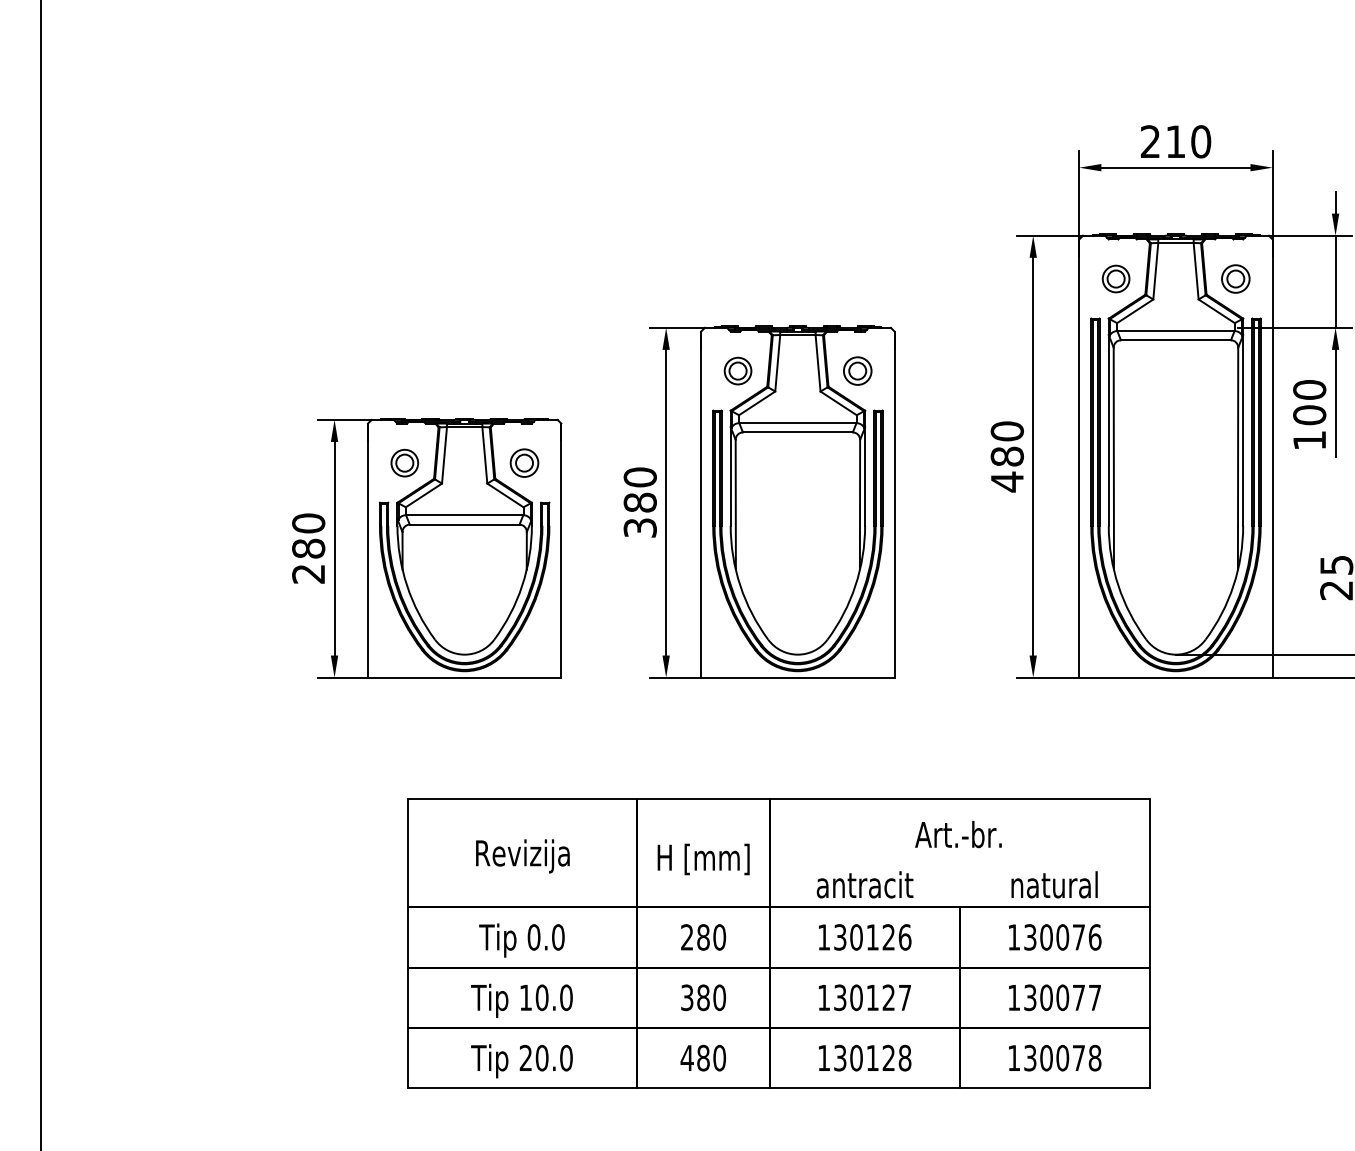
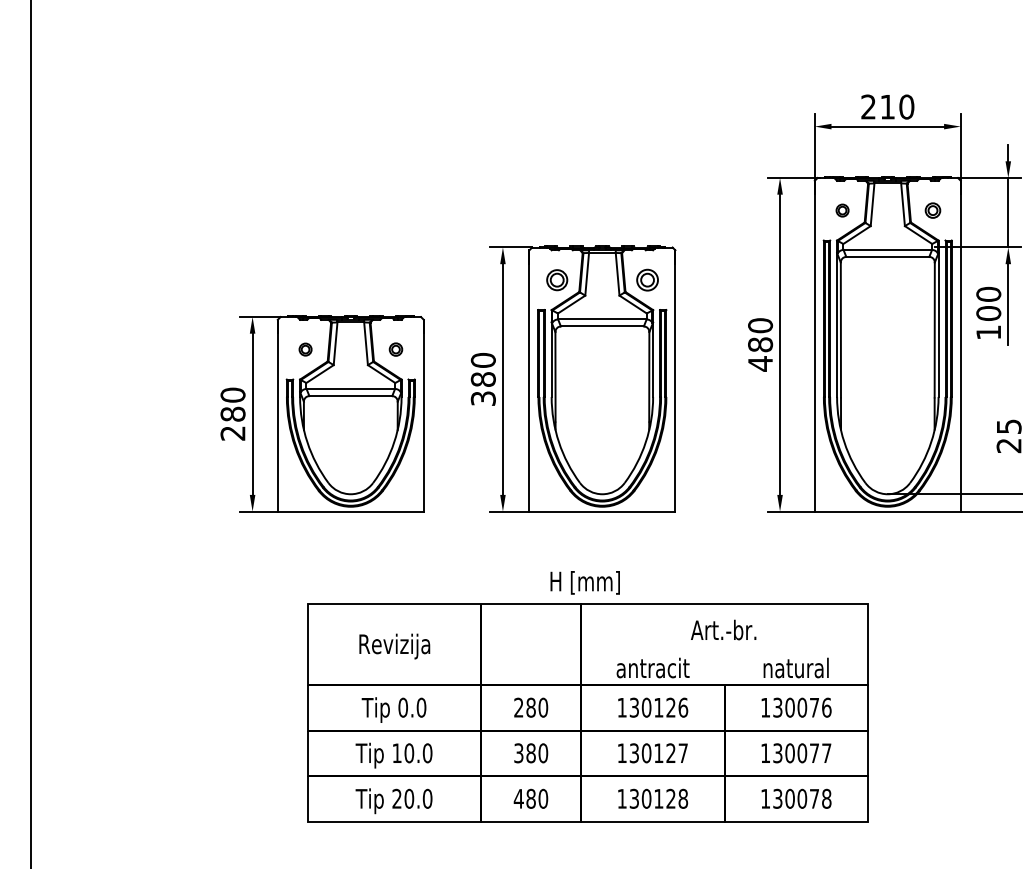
part: (1115, 278) -> (842, 210), size x0.6
part: (1235, 278) -> (932, 210), size x0.7
part: (404, 462) -> (305, 349), size x0.6
part: (523, 462) -> (395, 349), size x0.6
text: (702, 858) -> (584, 582), moved

